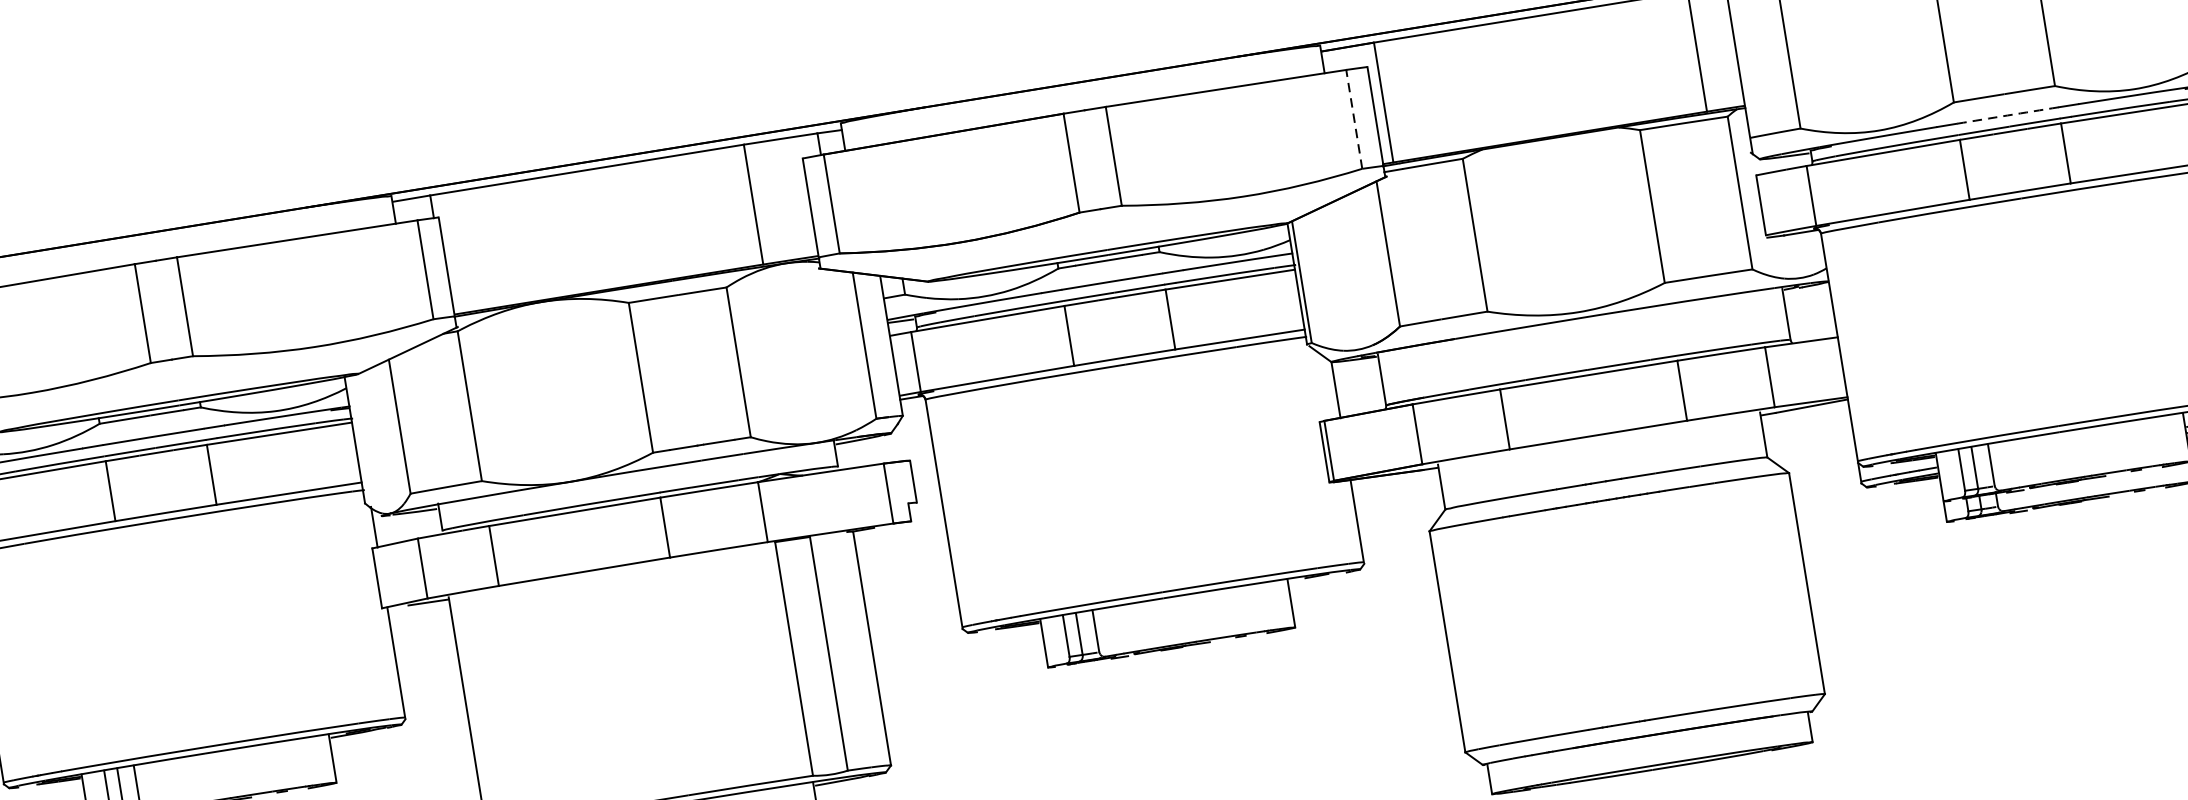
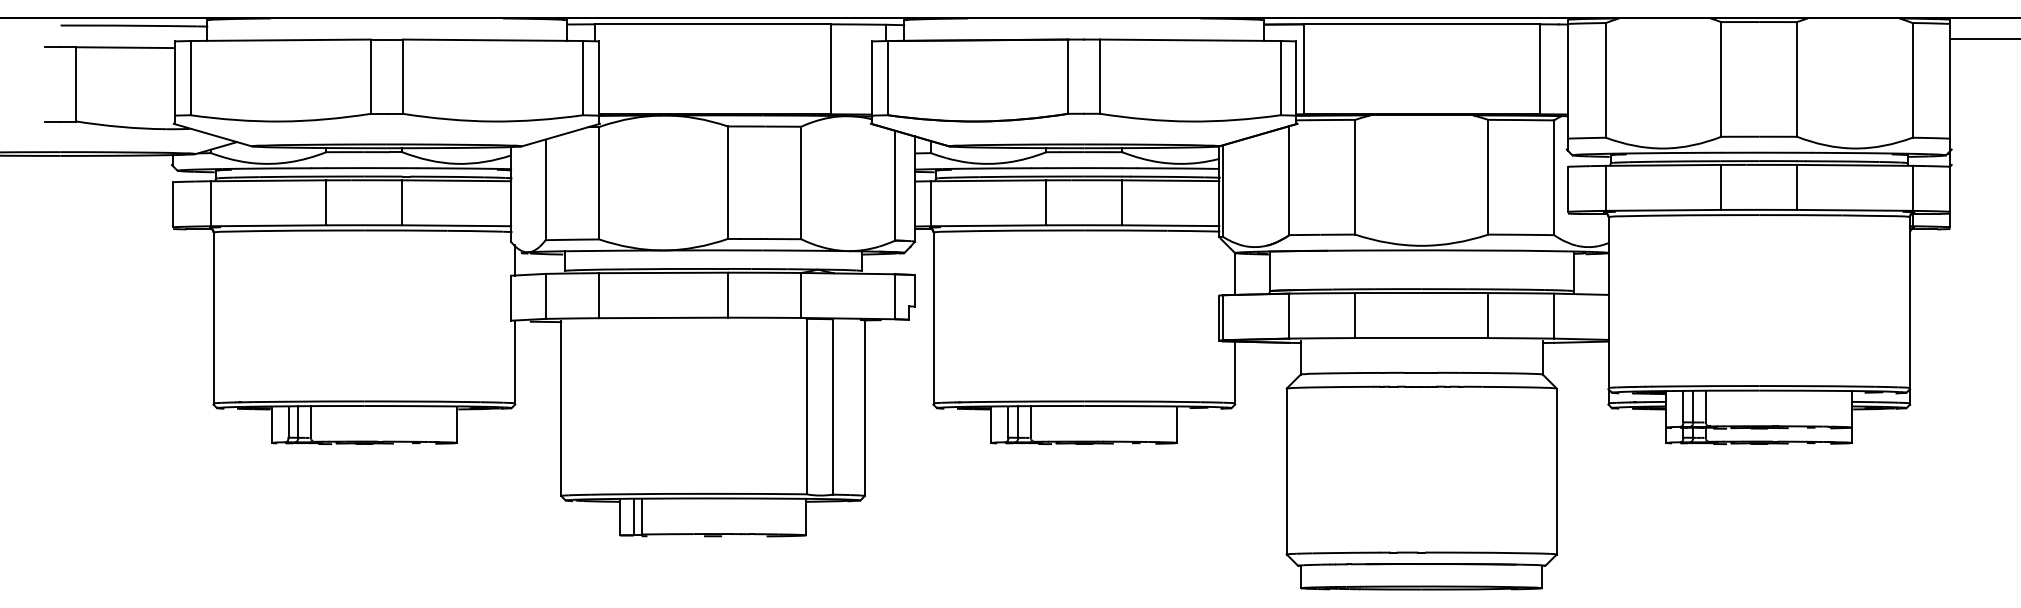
arc: (2008, 115) -> (1759, 152), dashed -> solid
line: (1354, 118) -> (1280, 77), dashed -> solid

